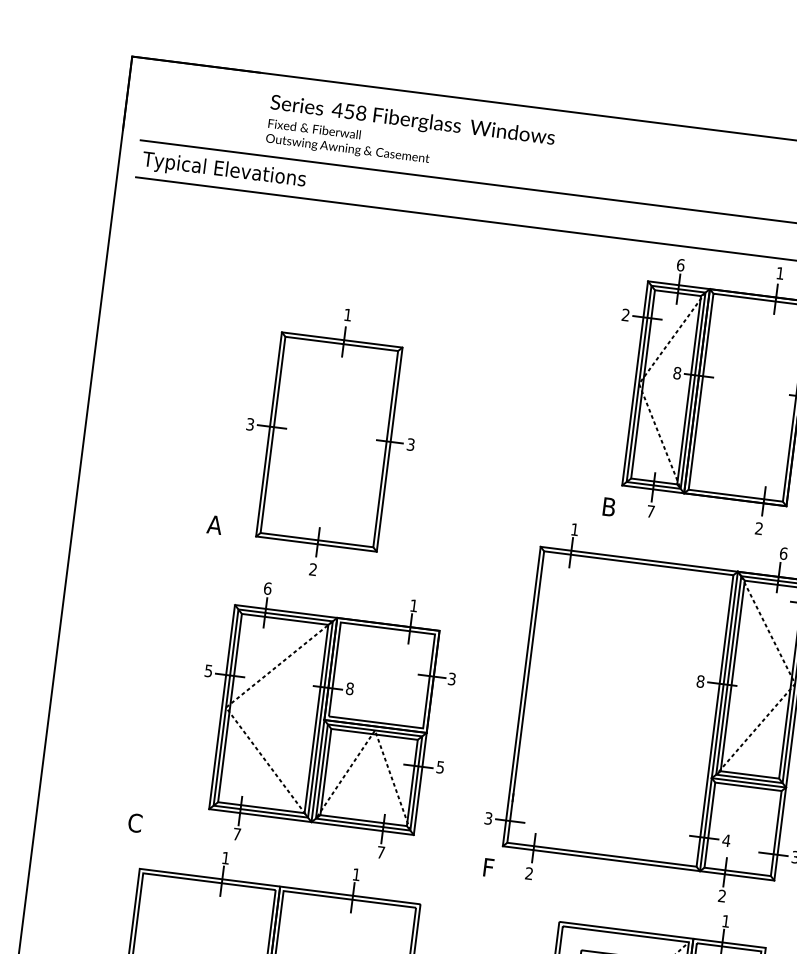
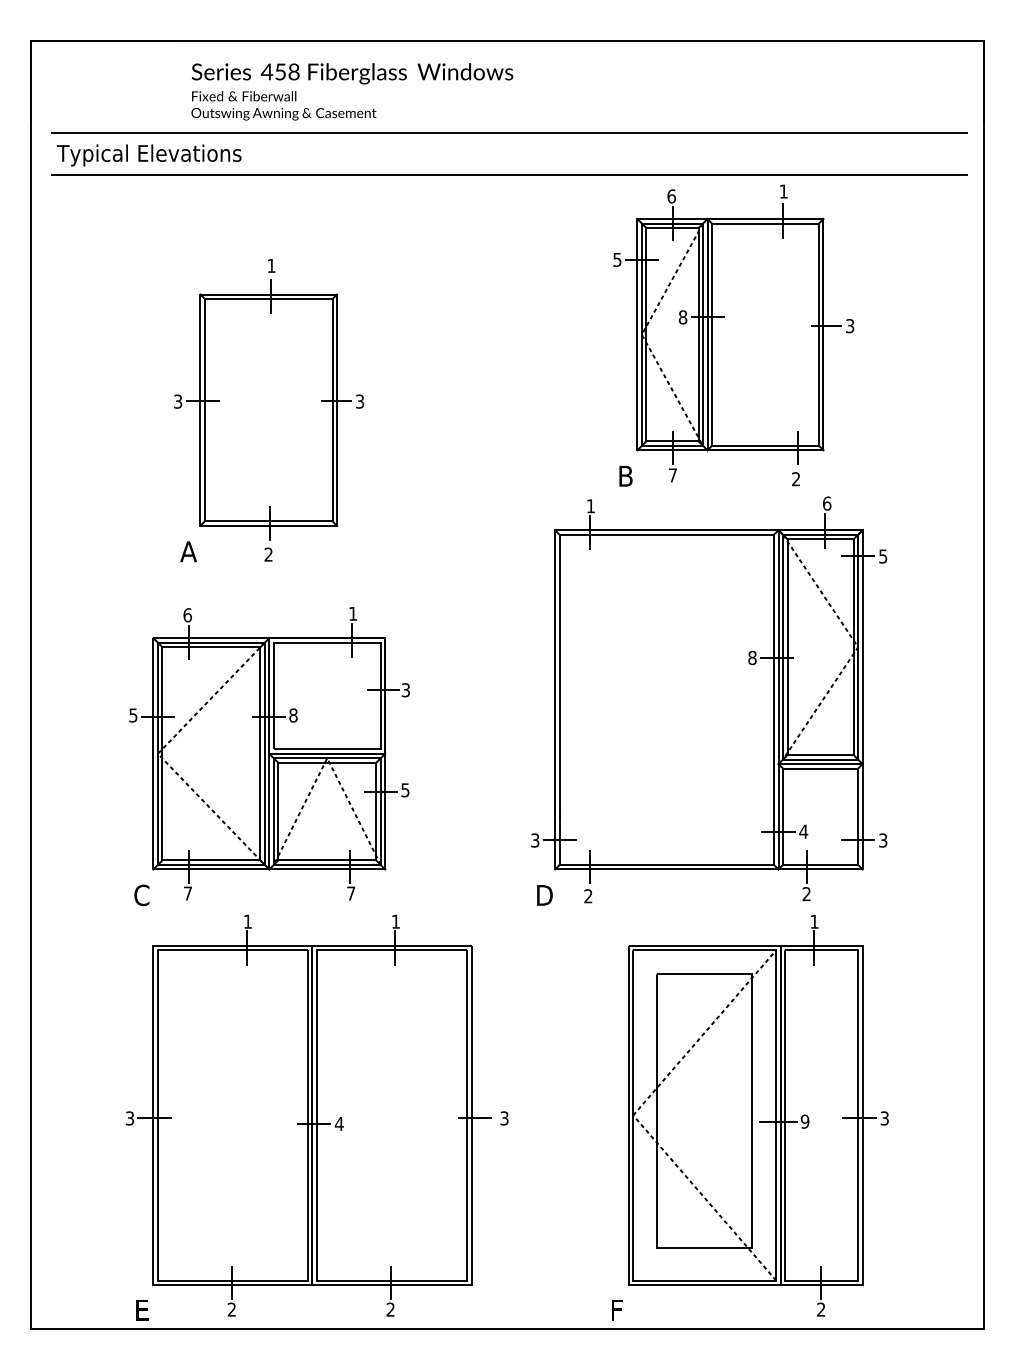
text: (625, 314) -> (617, 259), 2 -> 5
part: (330, 442) -> (269, 410), moved
part: (324, 719) -> (269, 753), moved
text: (490, 868) -> (544, 895), F -> D

